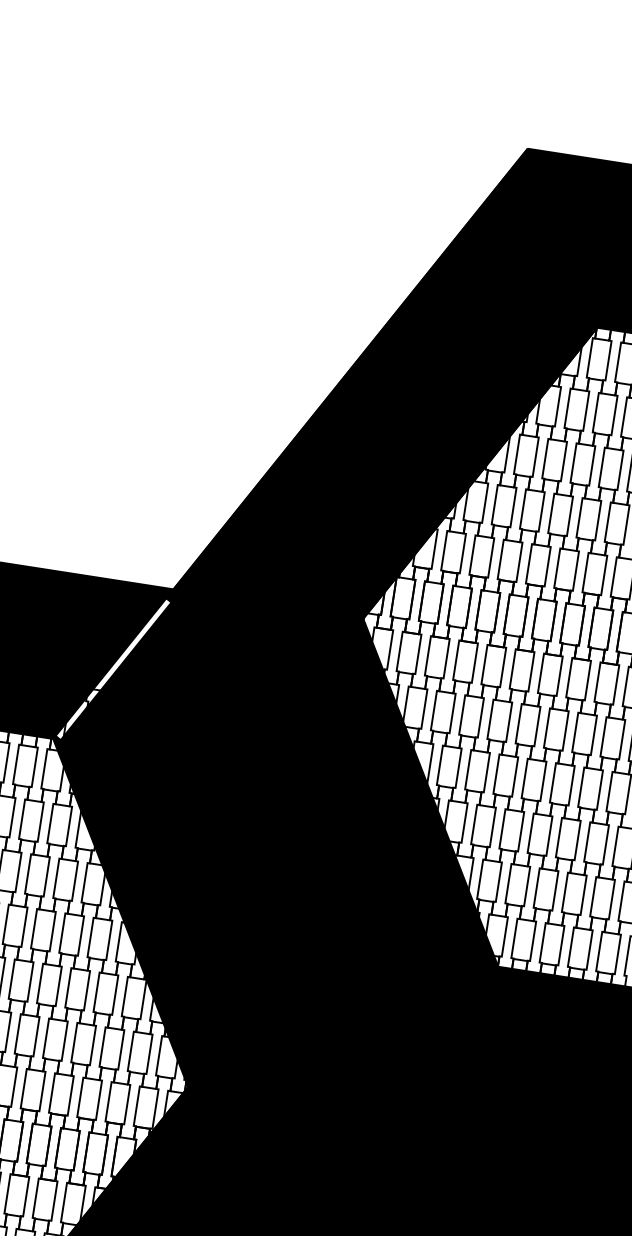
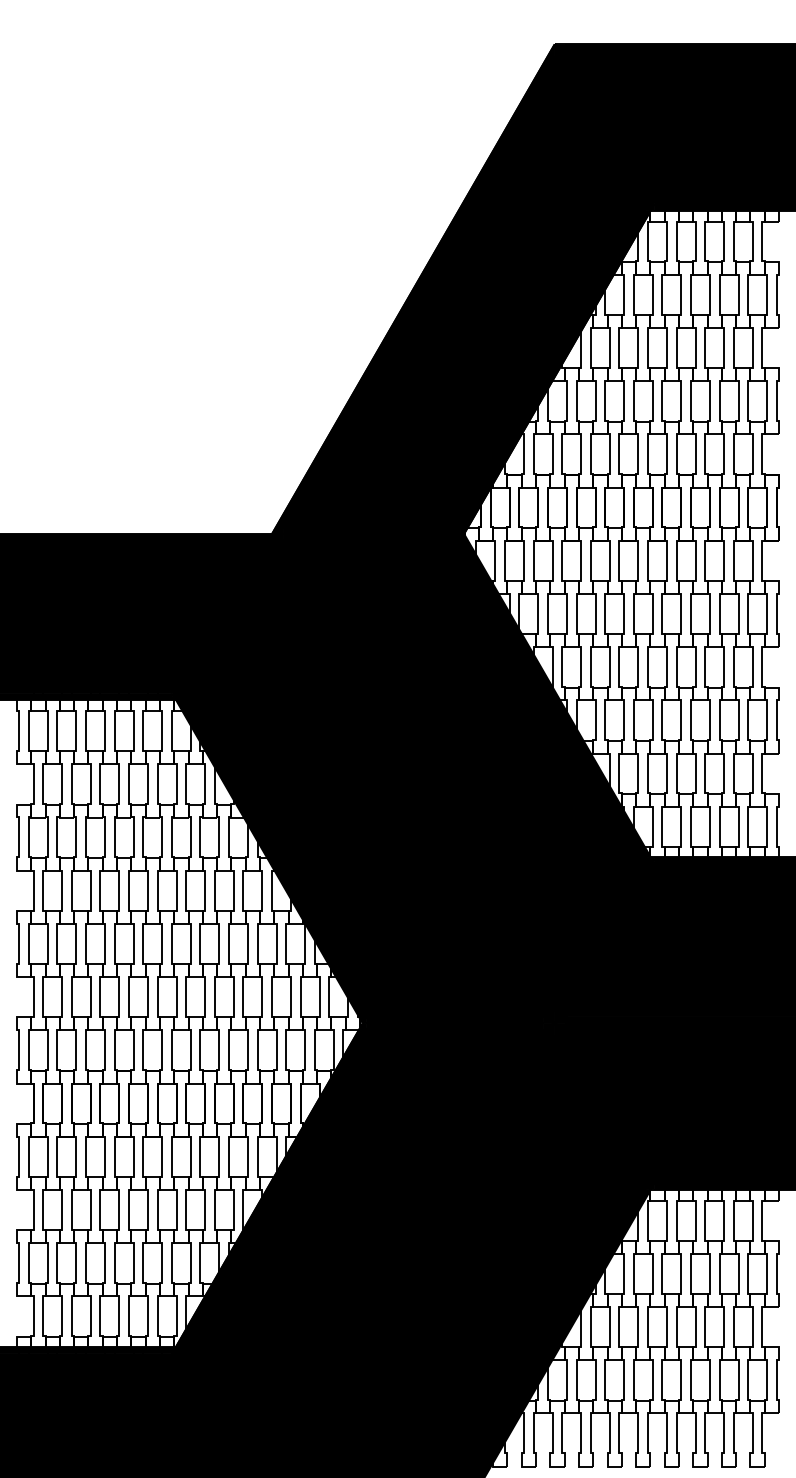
fill: (114, 668) -> (225, 621), added

